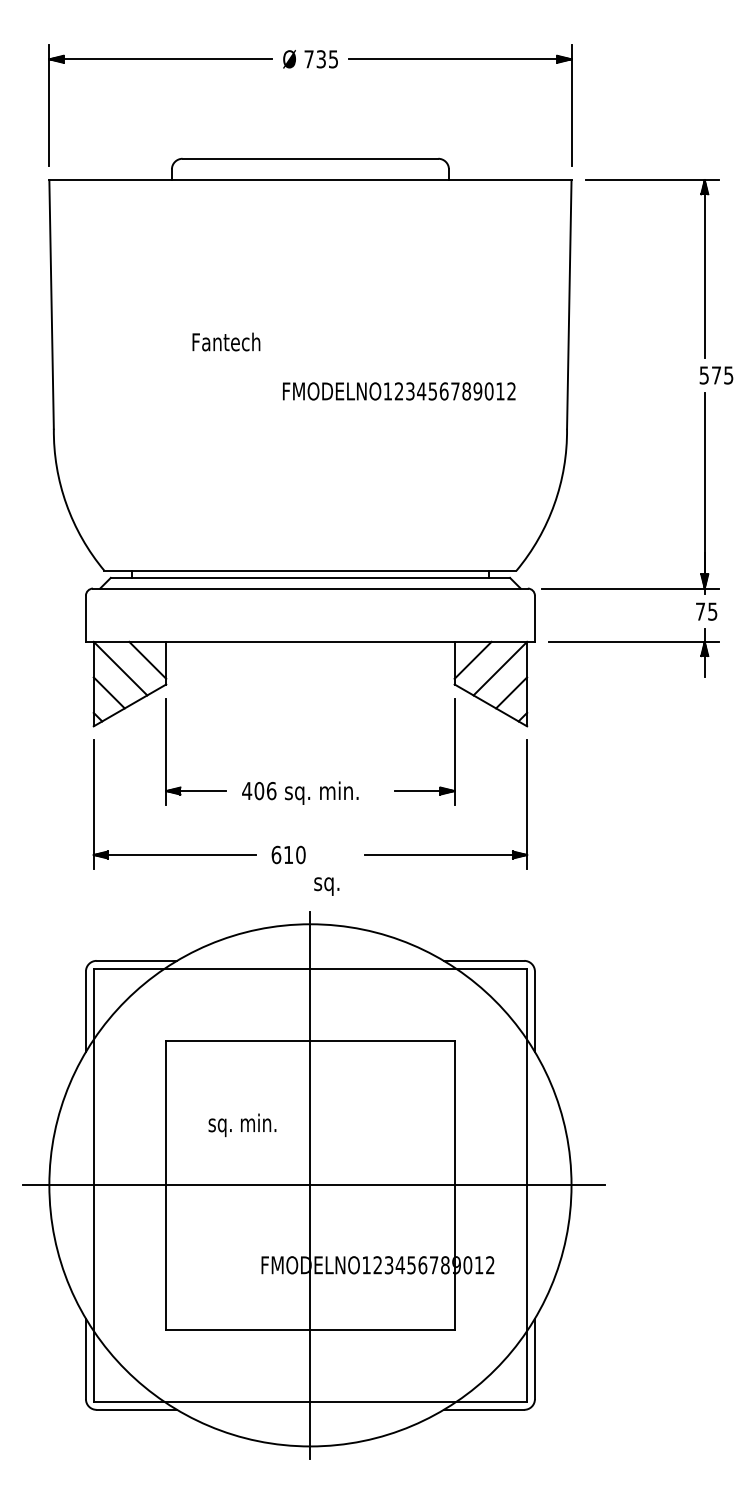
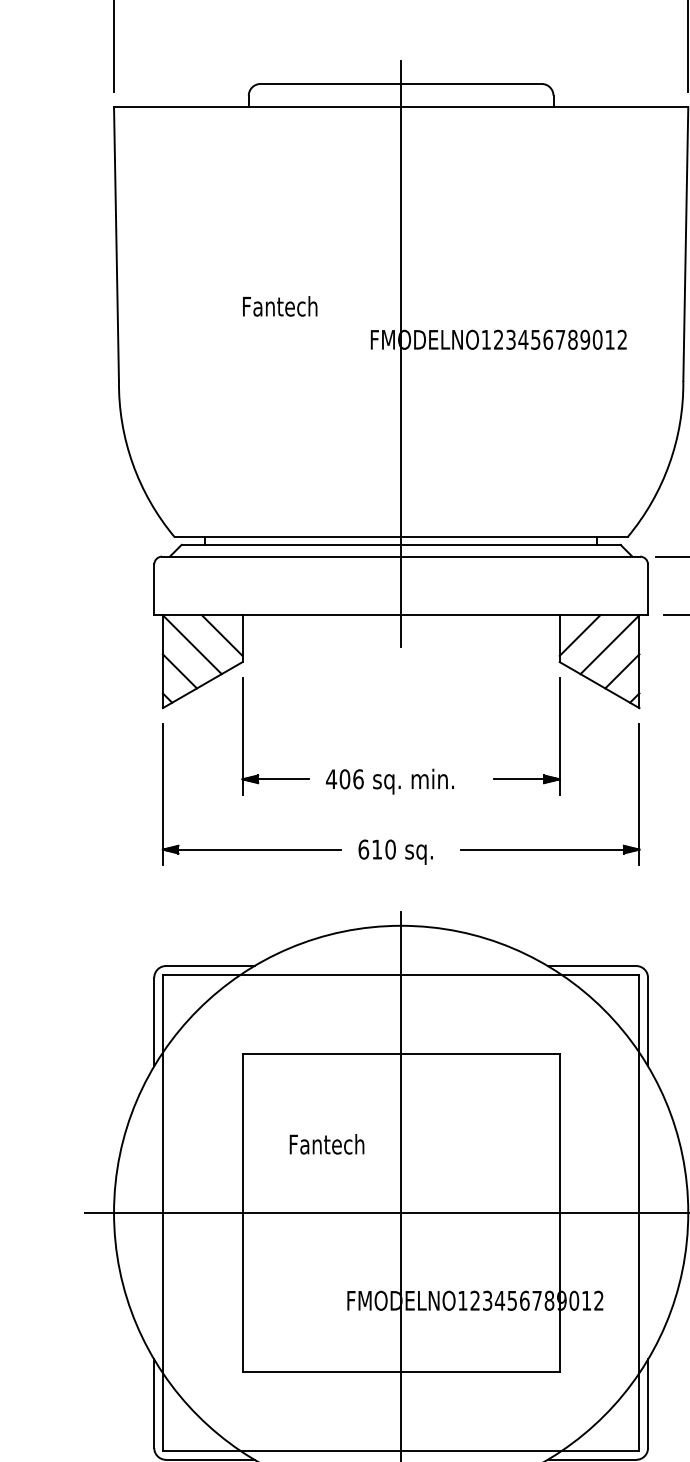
text: (226, 341) -> (280, 305), moved
line: (310, 403) -> (401, 353), added
text: (326, 886) -> (418, 854), moved
text: (242, 1125) -> (326, 1147), sq. min. -> Fantech

